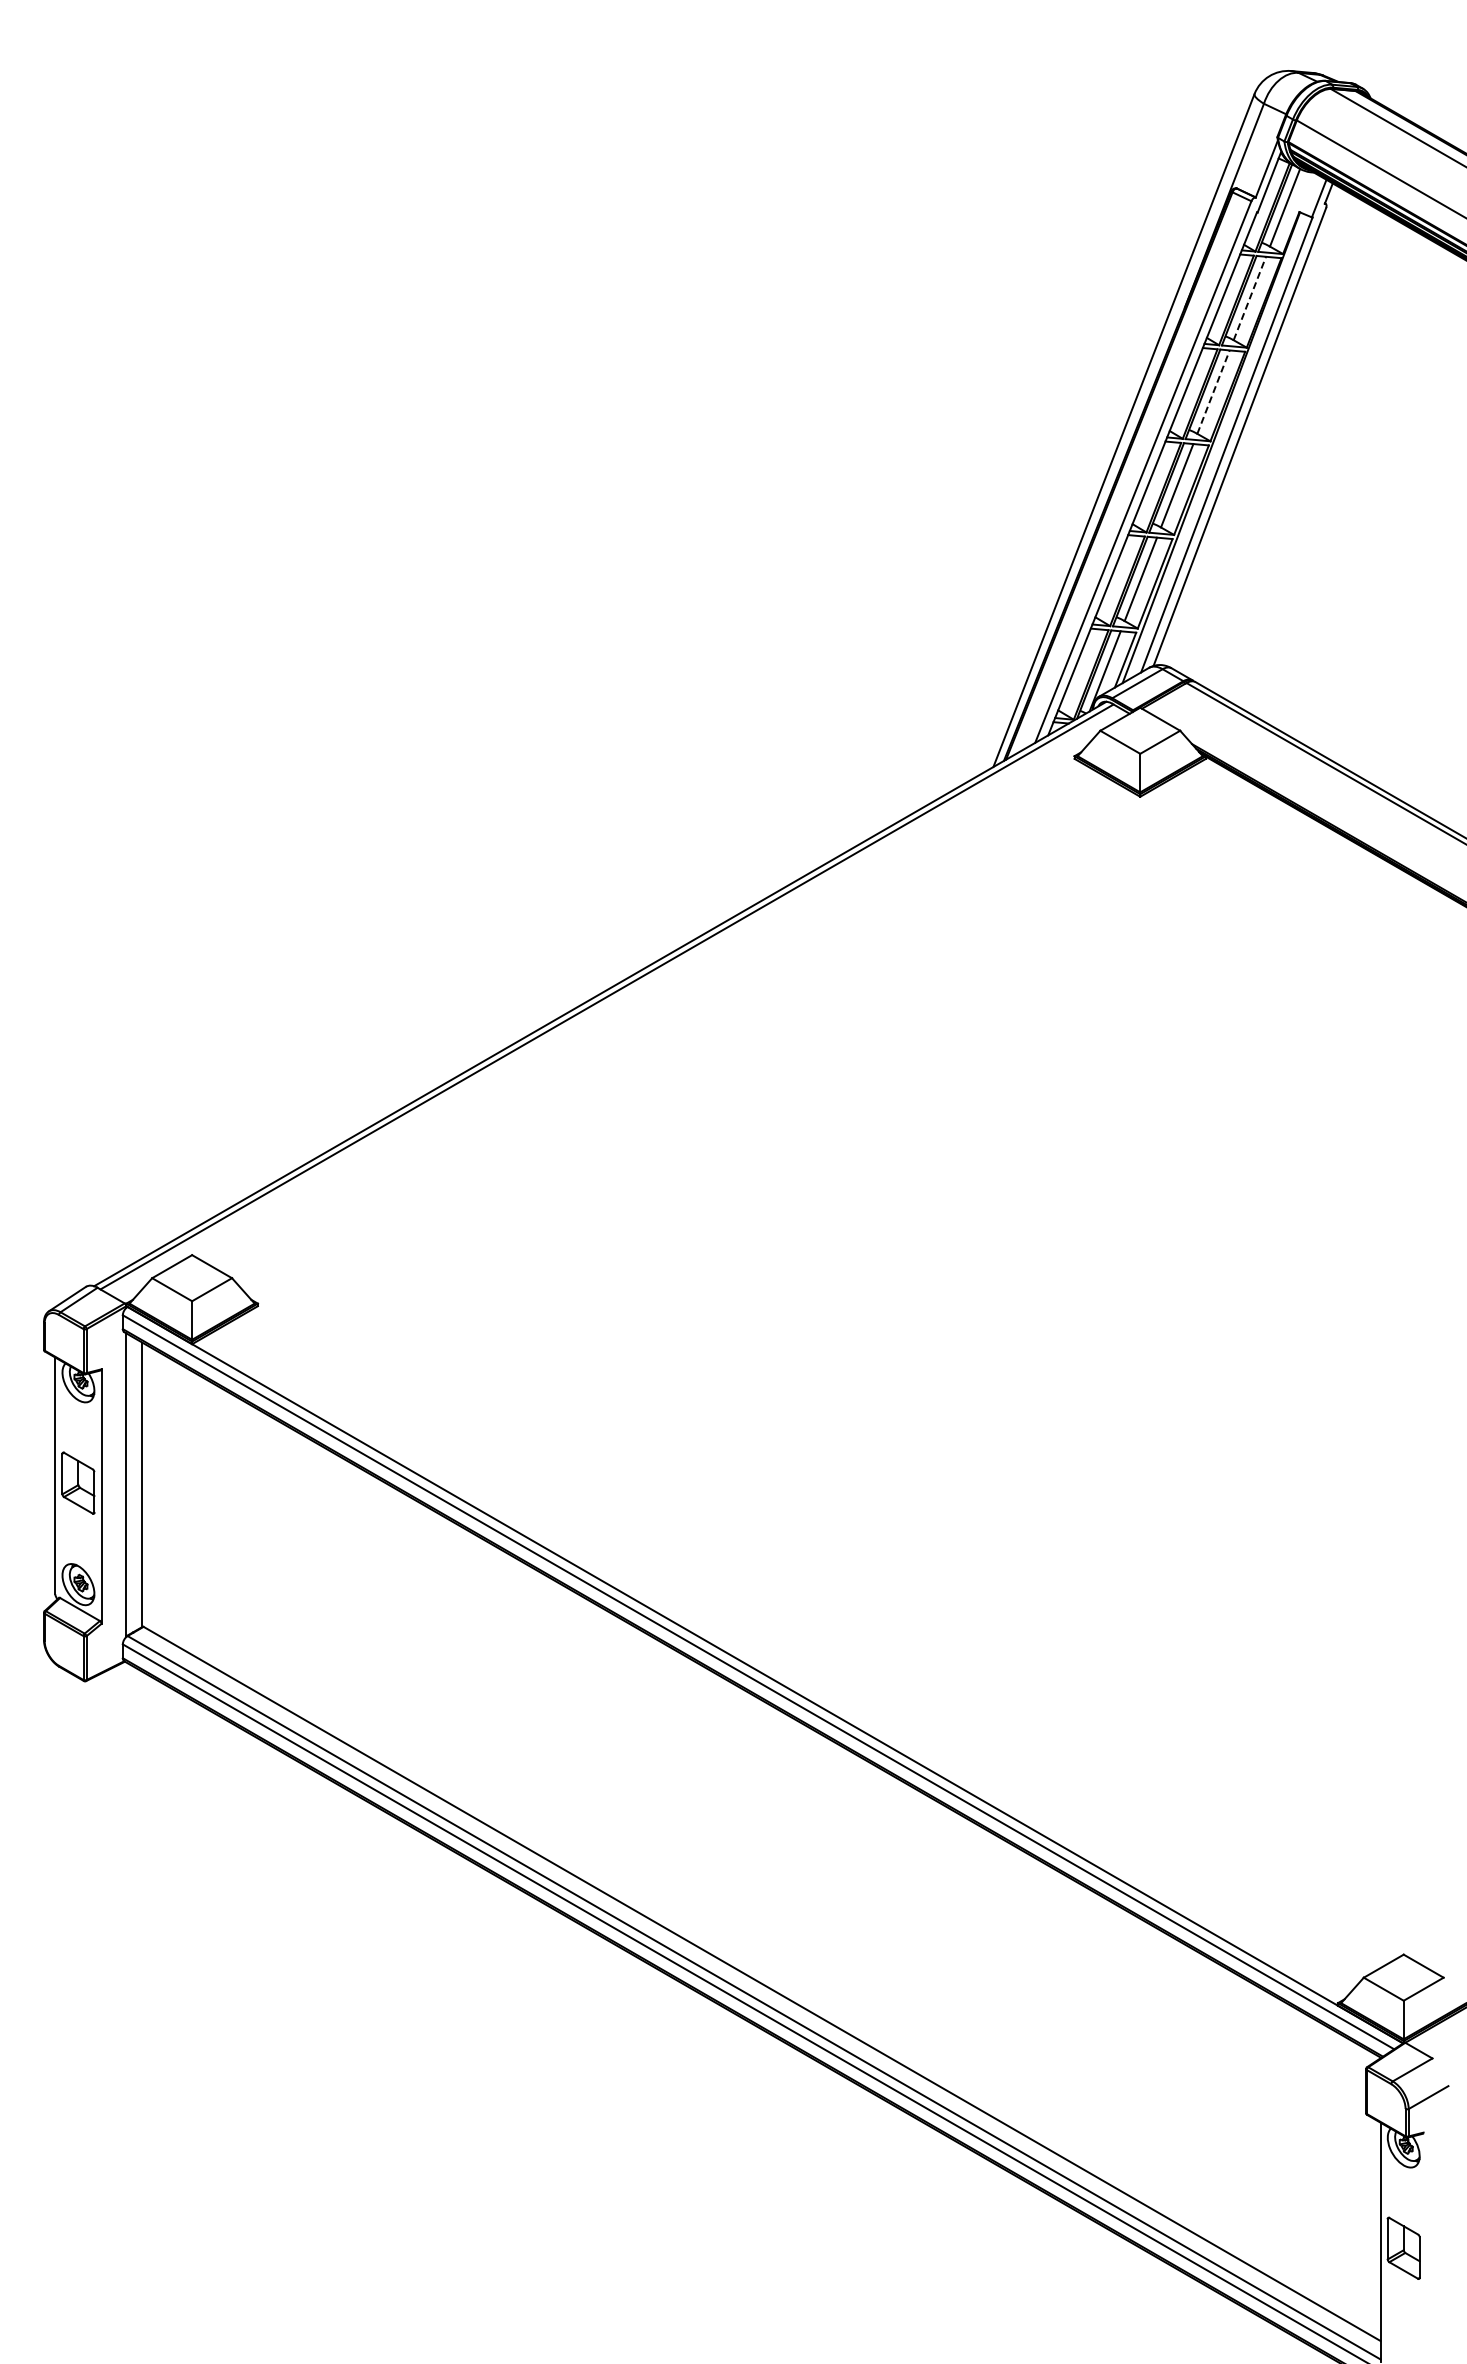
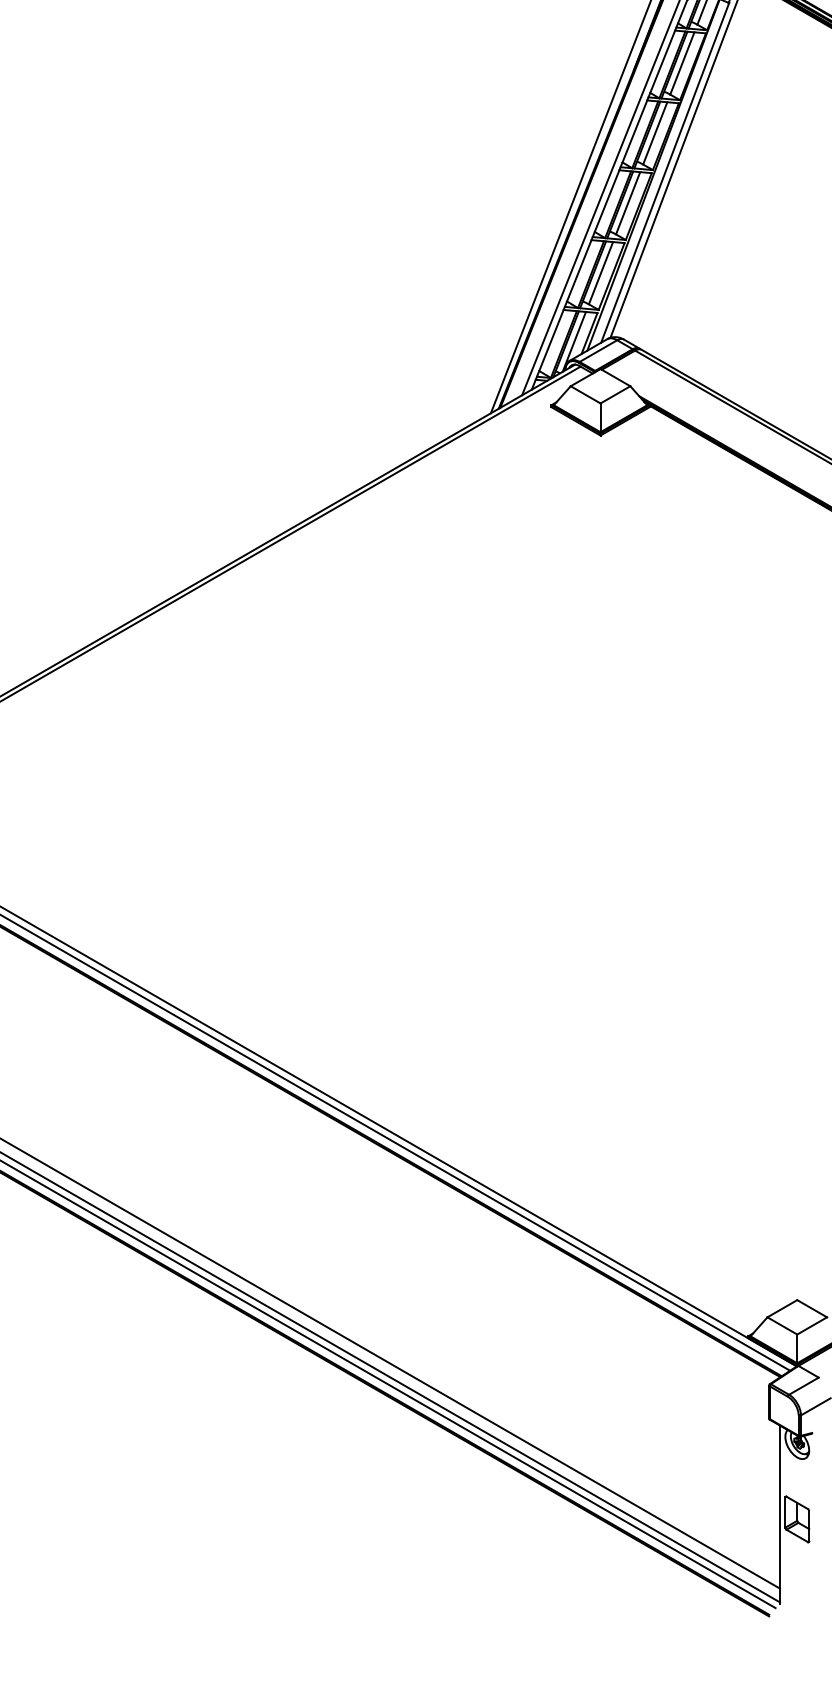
line: (1249, 298) -> (682, 63), dashed -> solid
line: (1213, 392) -> (655, 133), dashed -> solid

